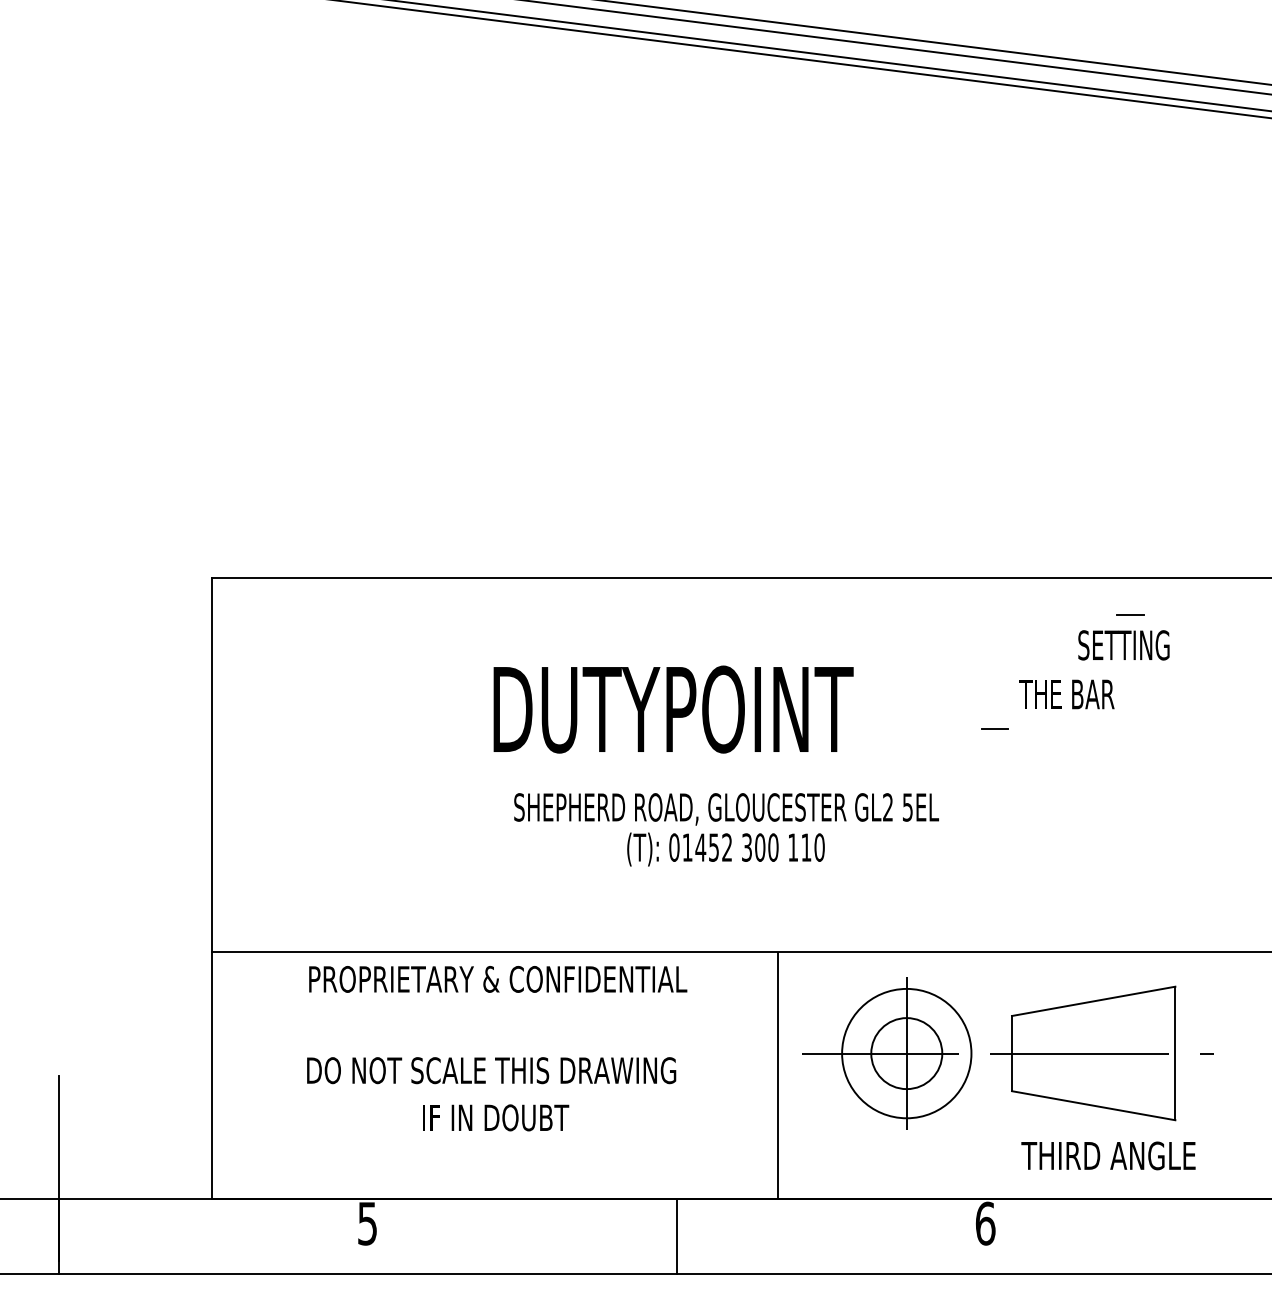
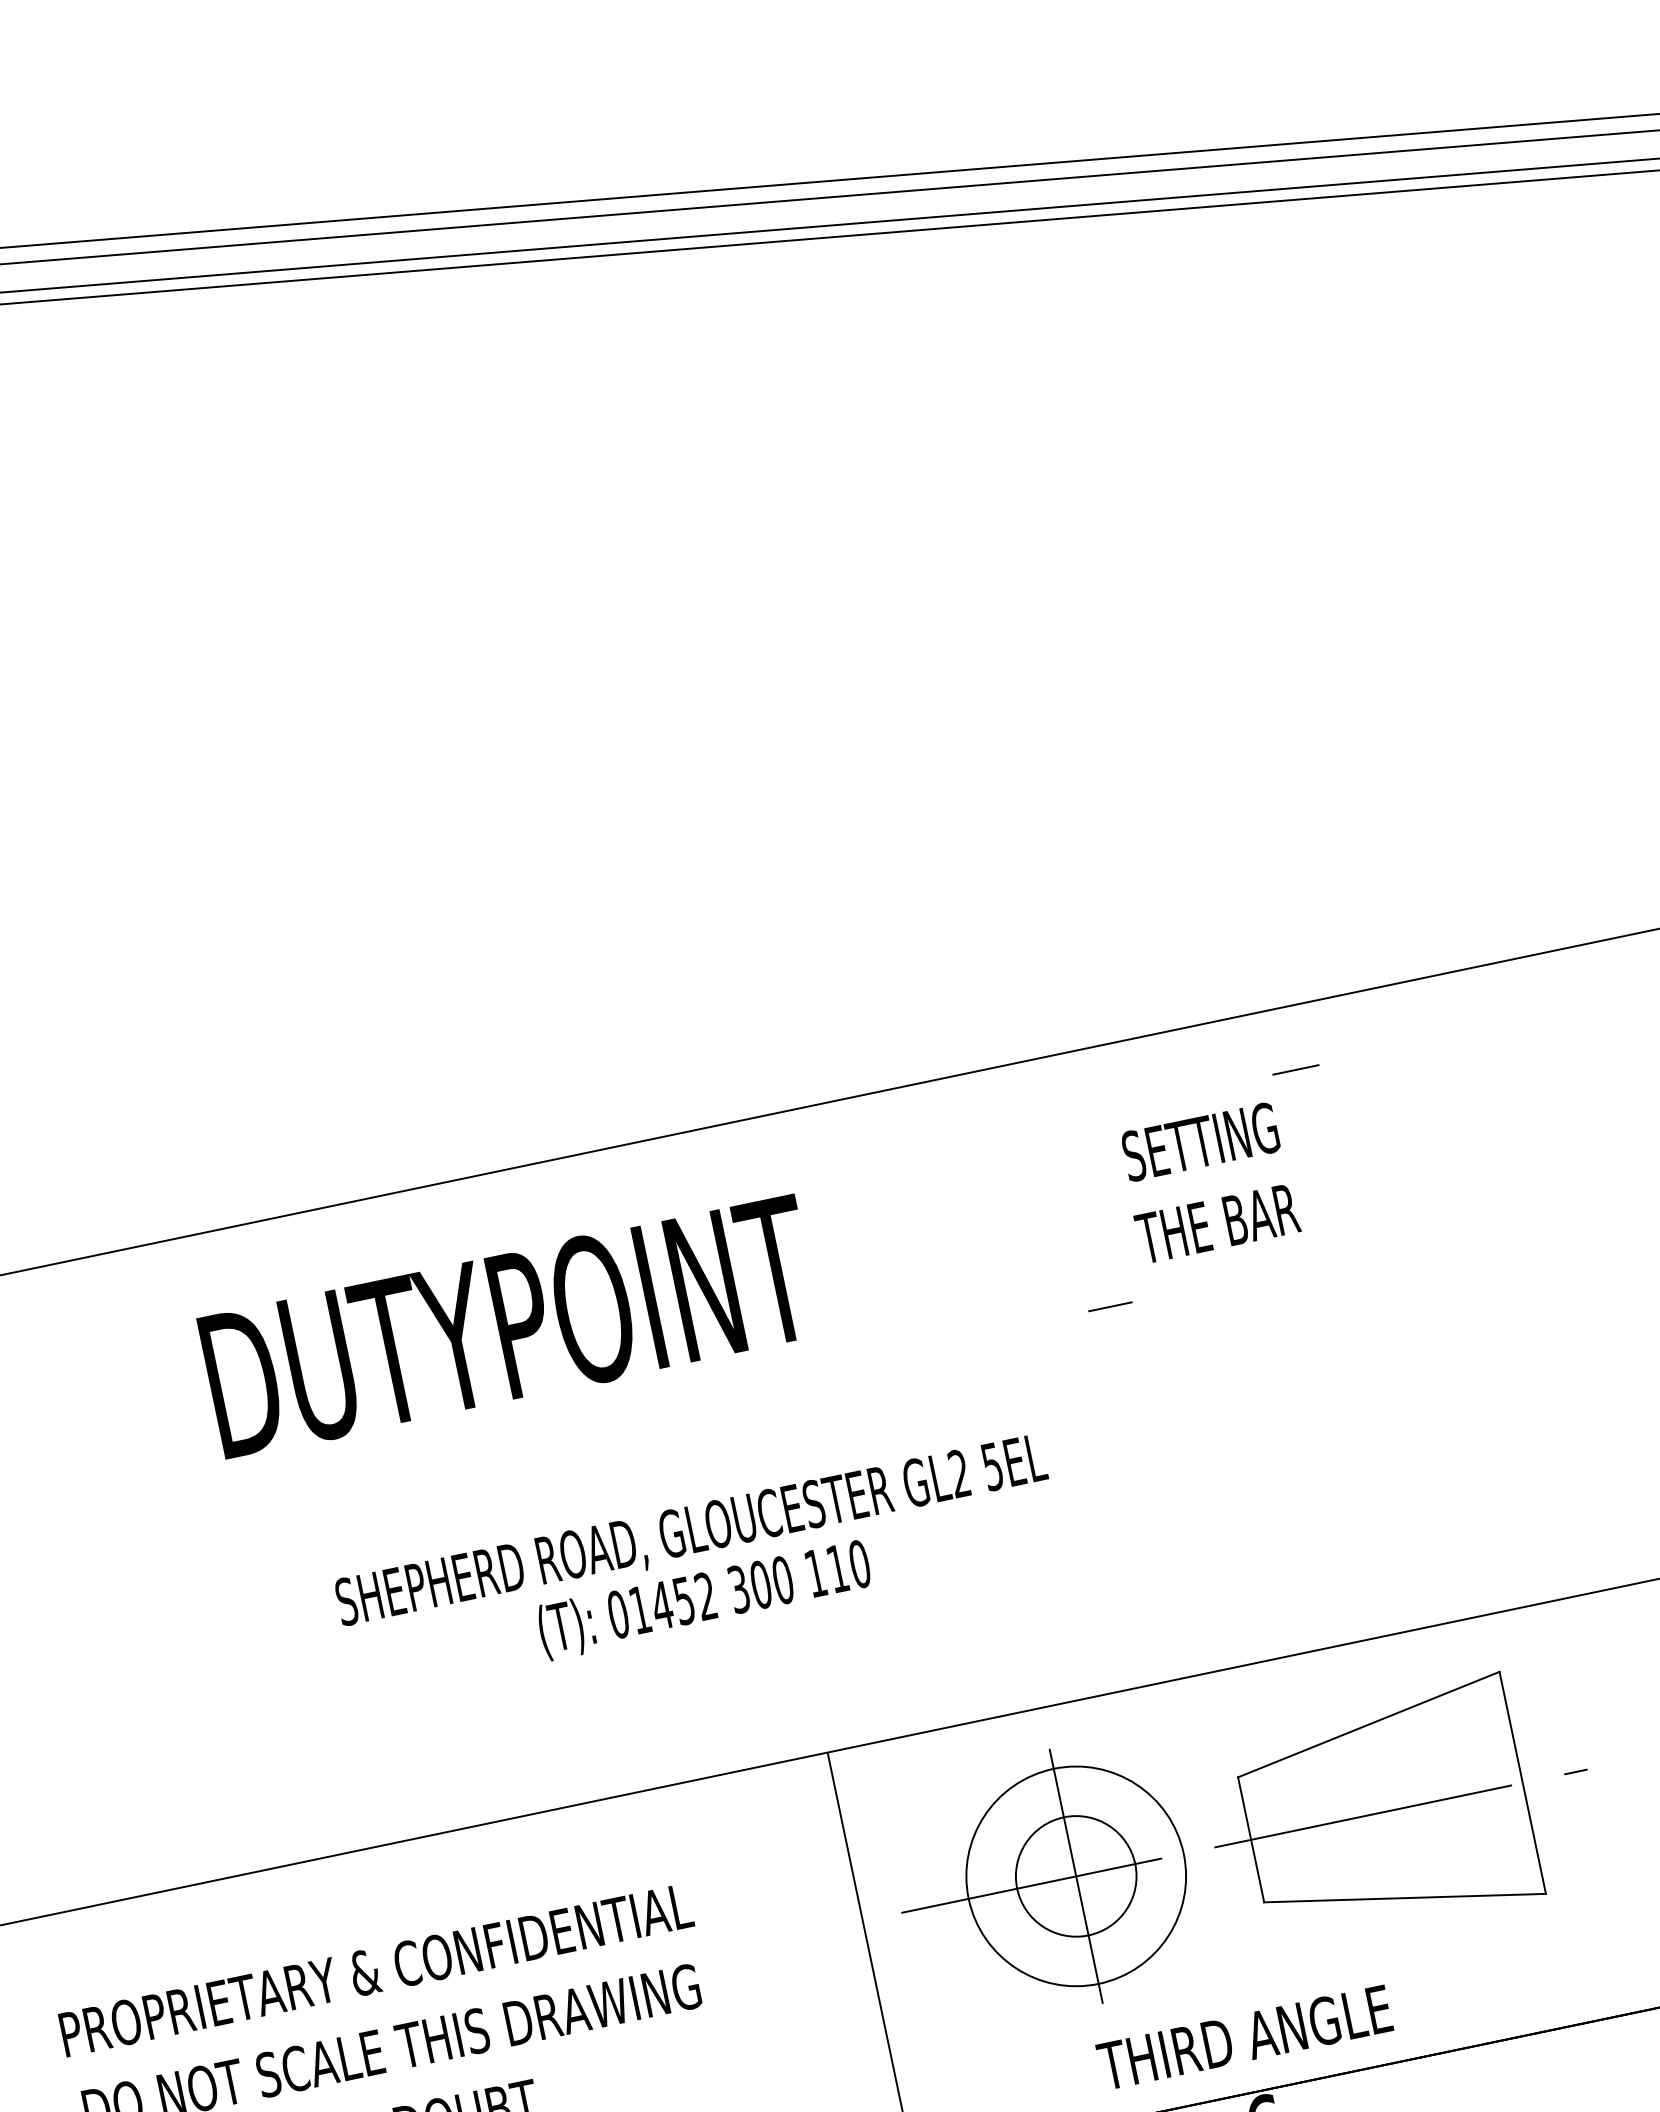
text: (1123, 645) -> (1200, 1142), moved
text: (673, 709) -> (509, 1326), moved
text: (498, 979) -> (377, 1970), moved
text: (1108, 1155) -> (1244, 2037), moved

